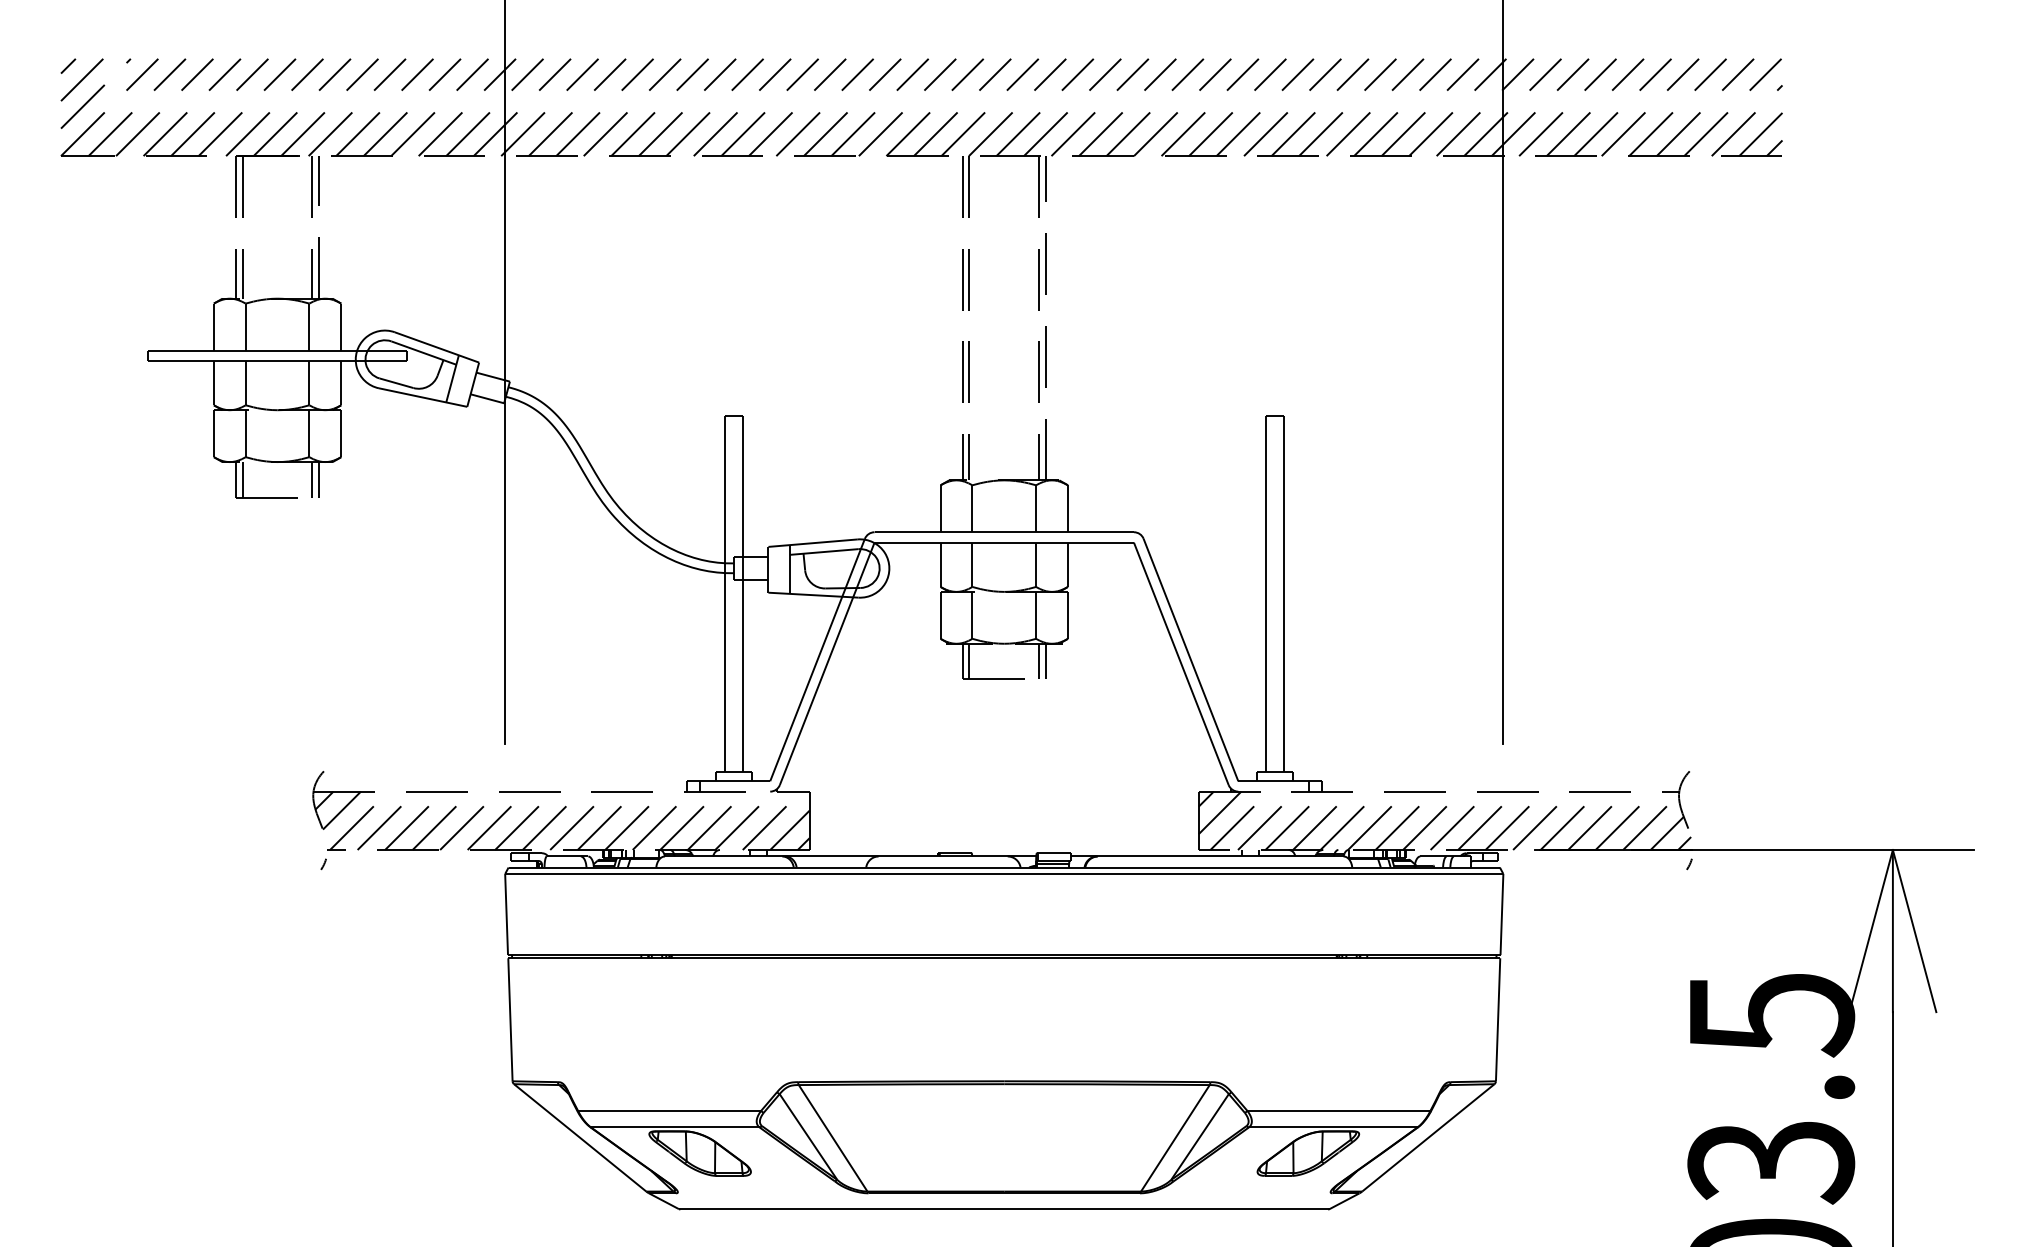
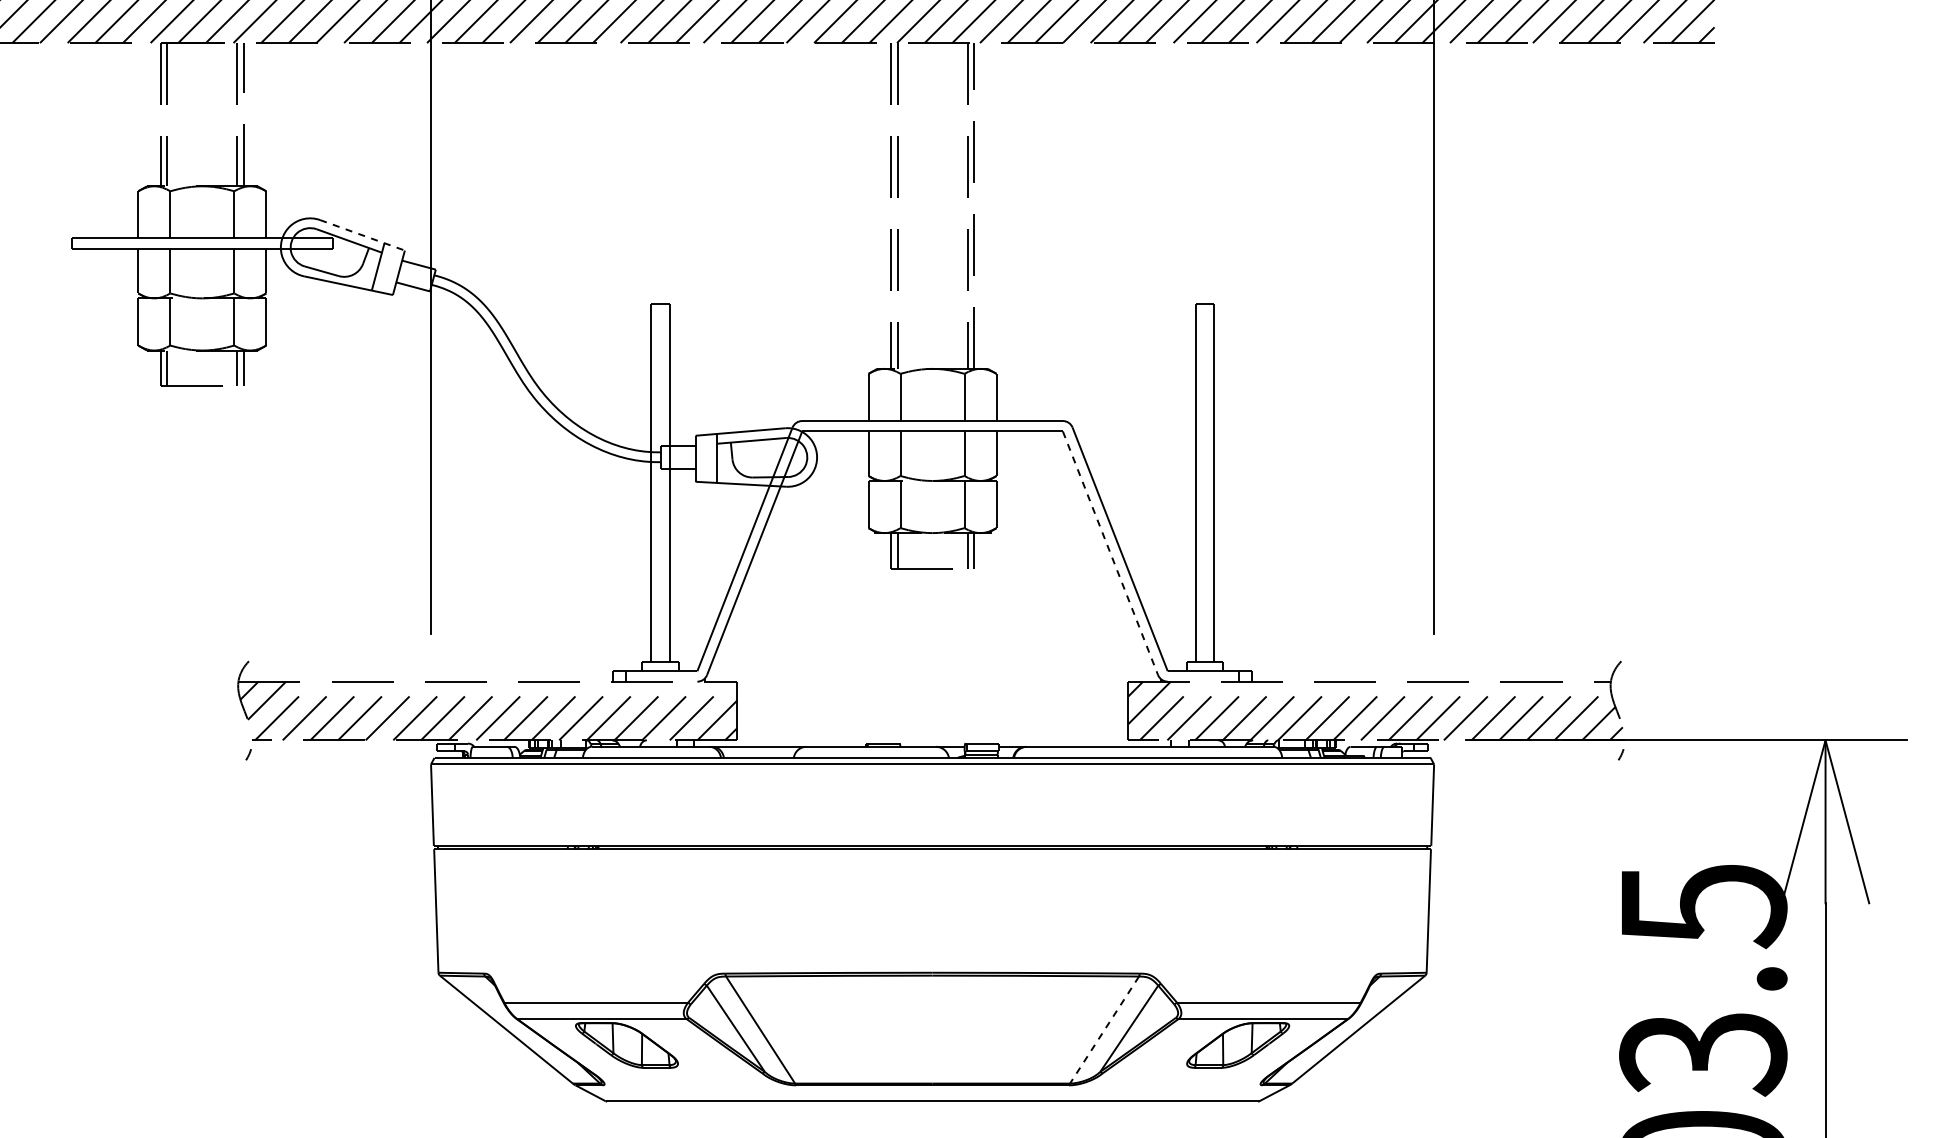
line: (436, 347) -> (362, 235), solid -> dashed
line: (1181, 664) -> (1110, 553), solid -> dashed
line: (1175, 1138) -> (1104, 1030), solid -> dashed

